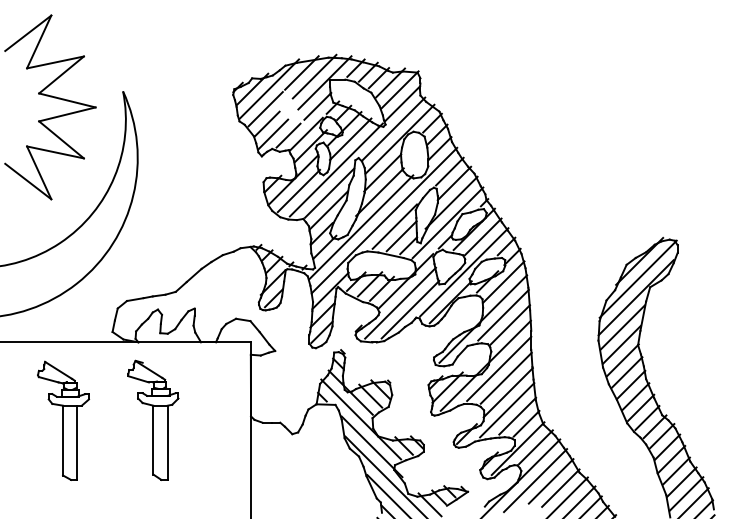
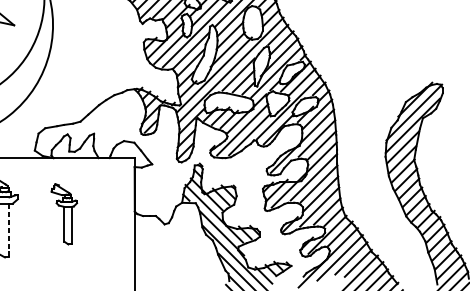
part: (153, 419) -> (64, 213), size x0.7
line: (77, 443) -> (9, 231), solid -> dashed

